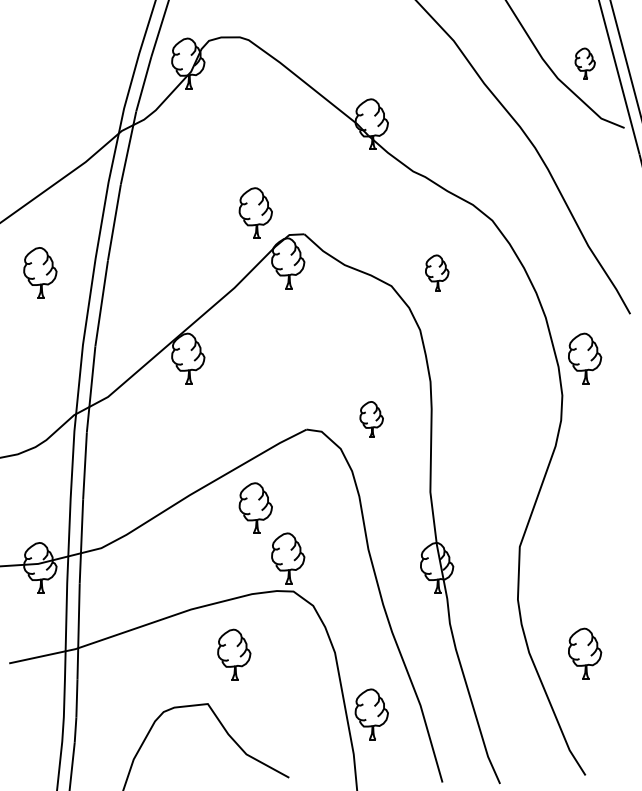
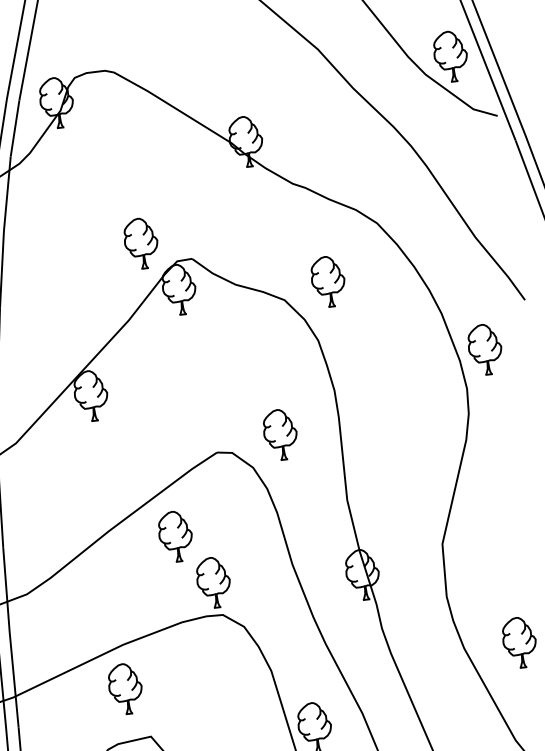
part: (585, 63) -> (451, 56), size x1.67
part: (437, 272) -> (328, 281), size x1.43
part: (371, 419) -> (280, 434), size x1.43
part: (234, 654) -> (125, 688), moved

